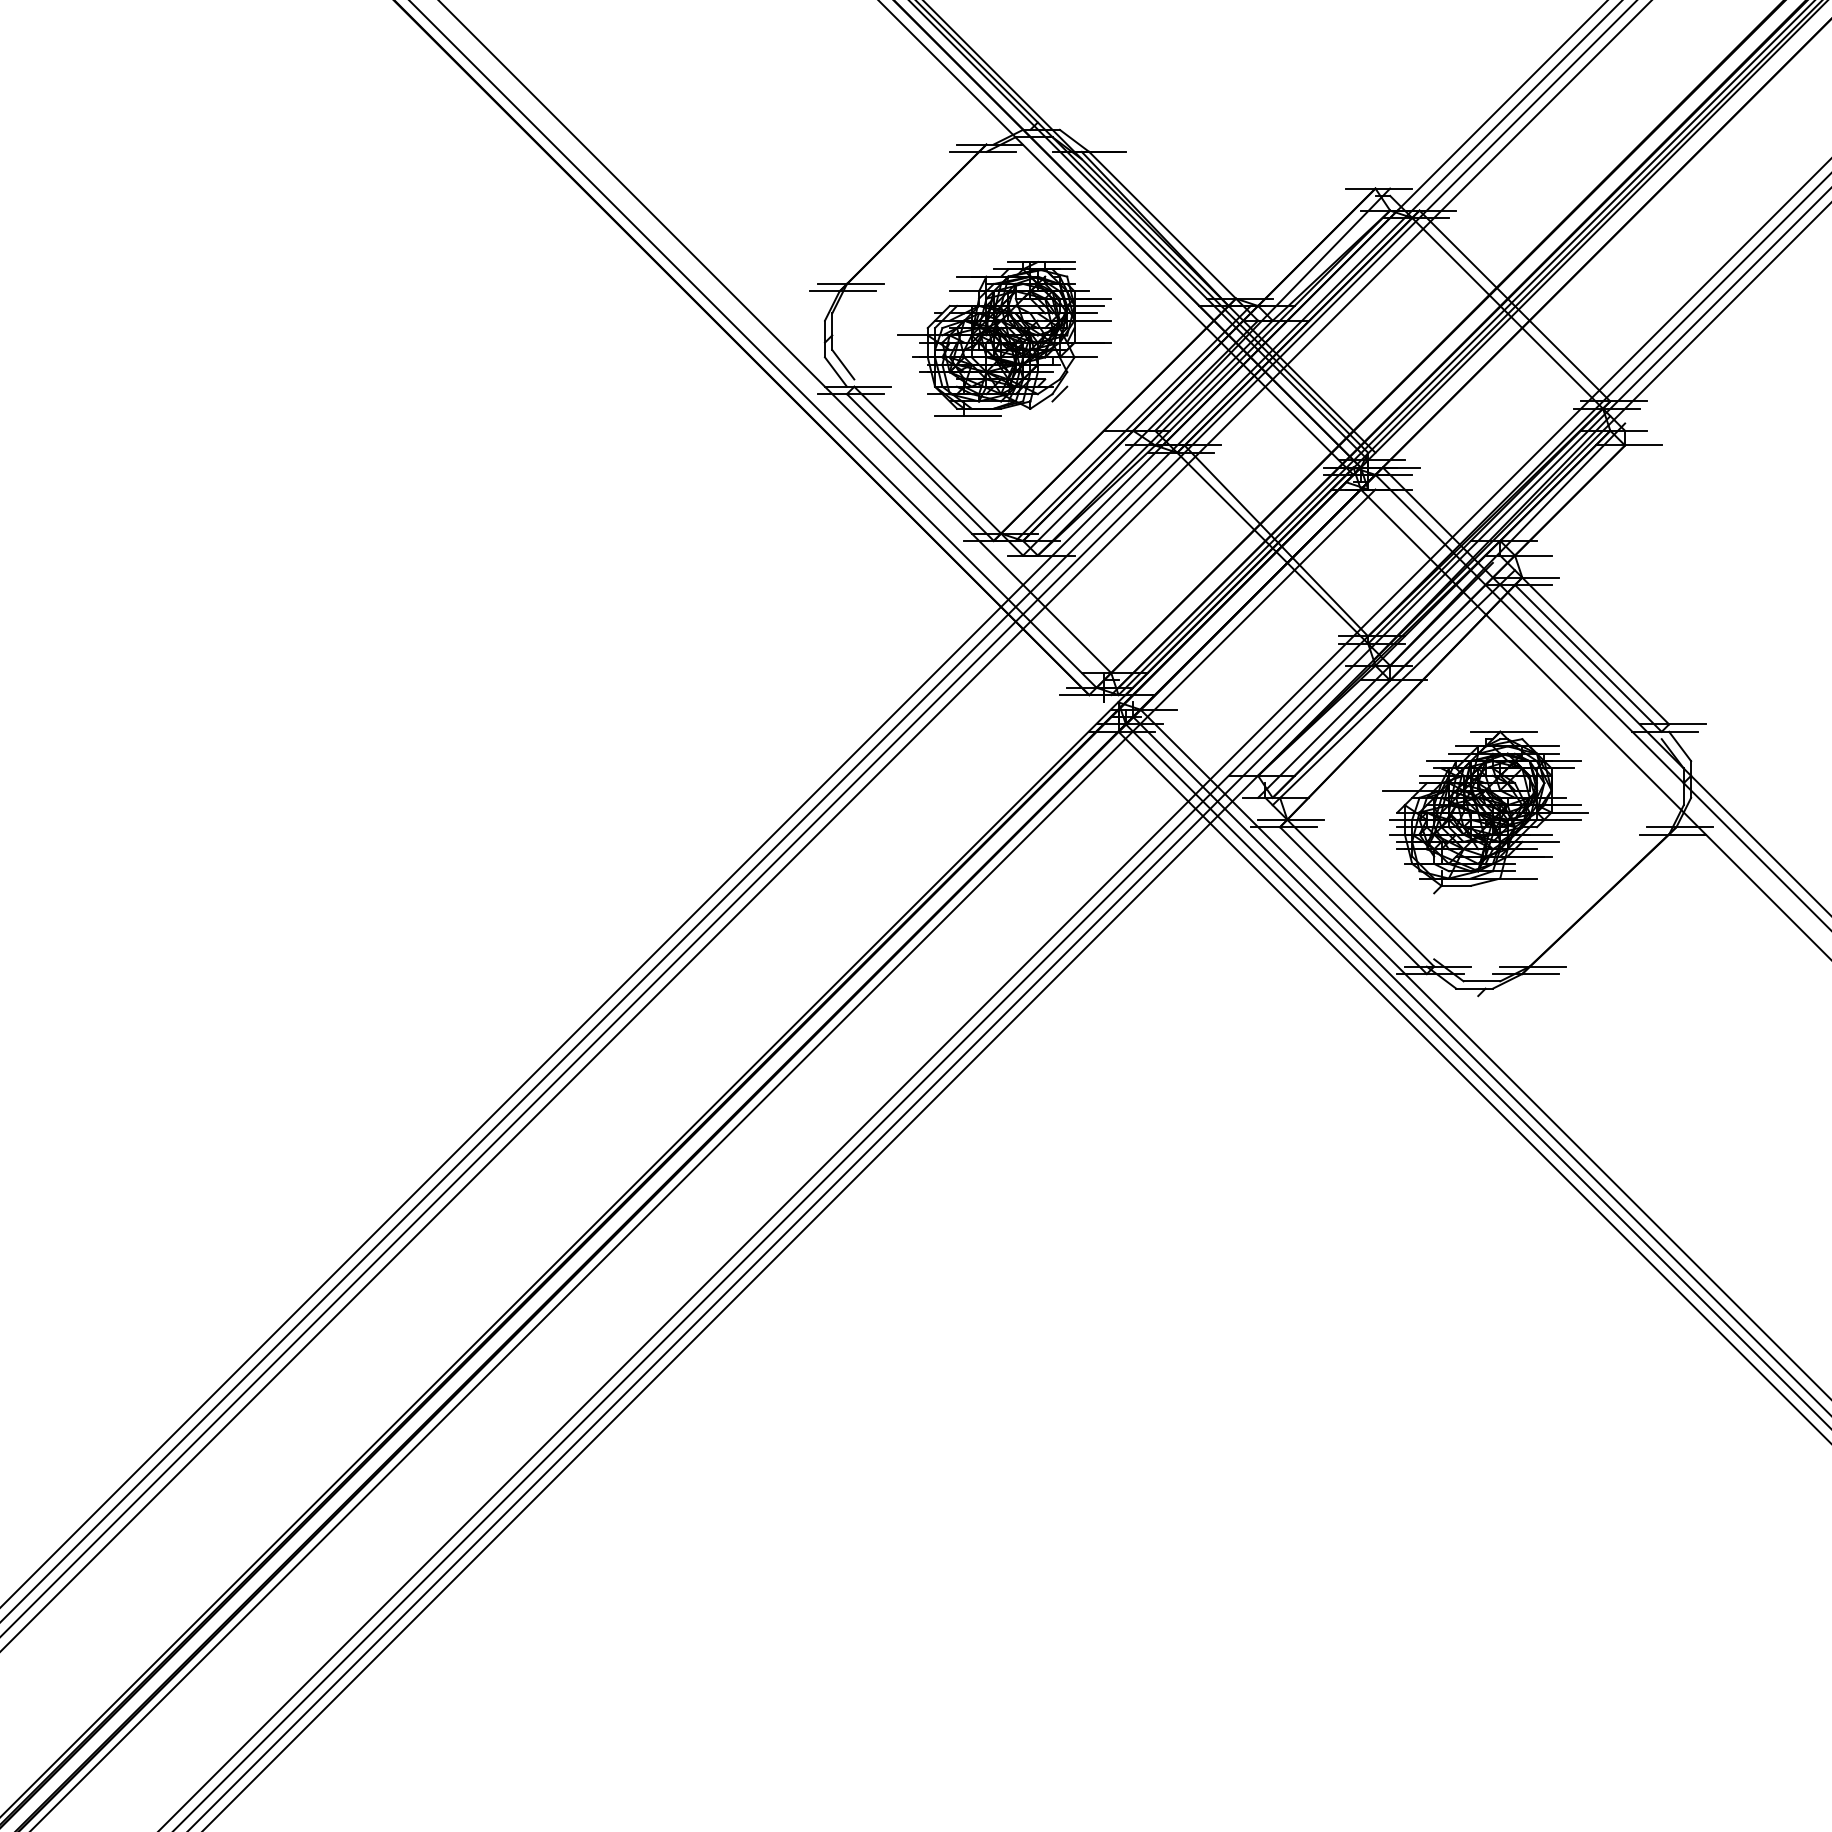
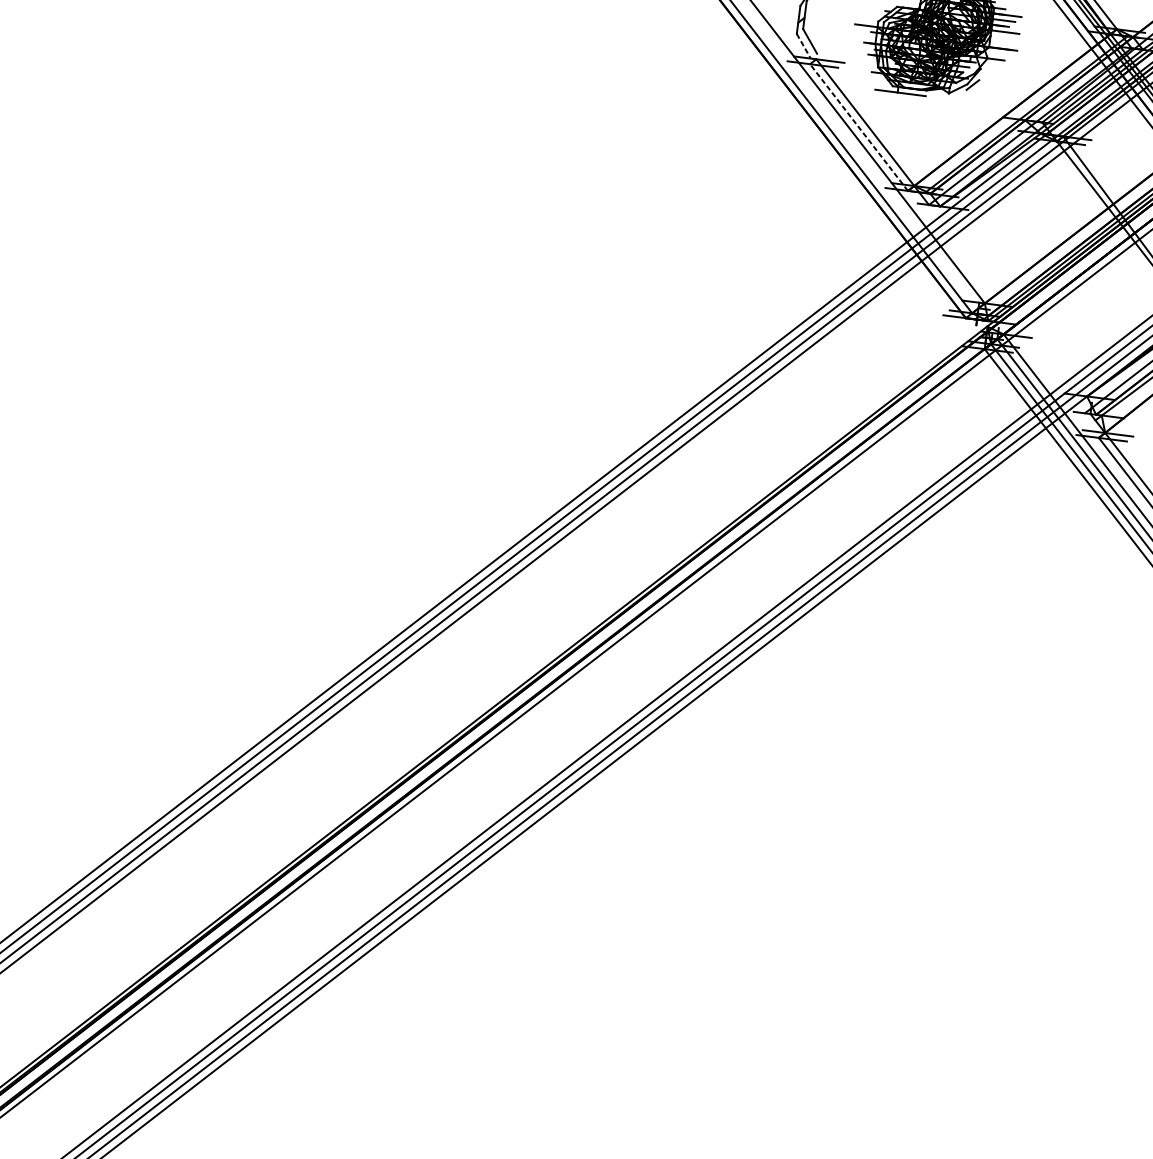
line: (836, 372) -> (804, 46), solid -> dashed
line: (920, 467) -> (859, 127), solid -> dashed

